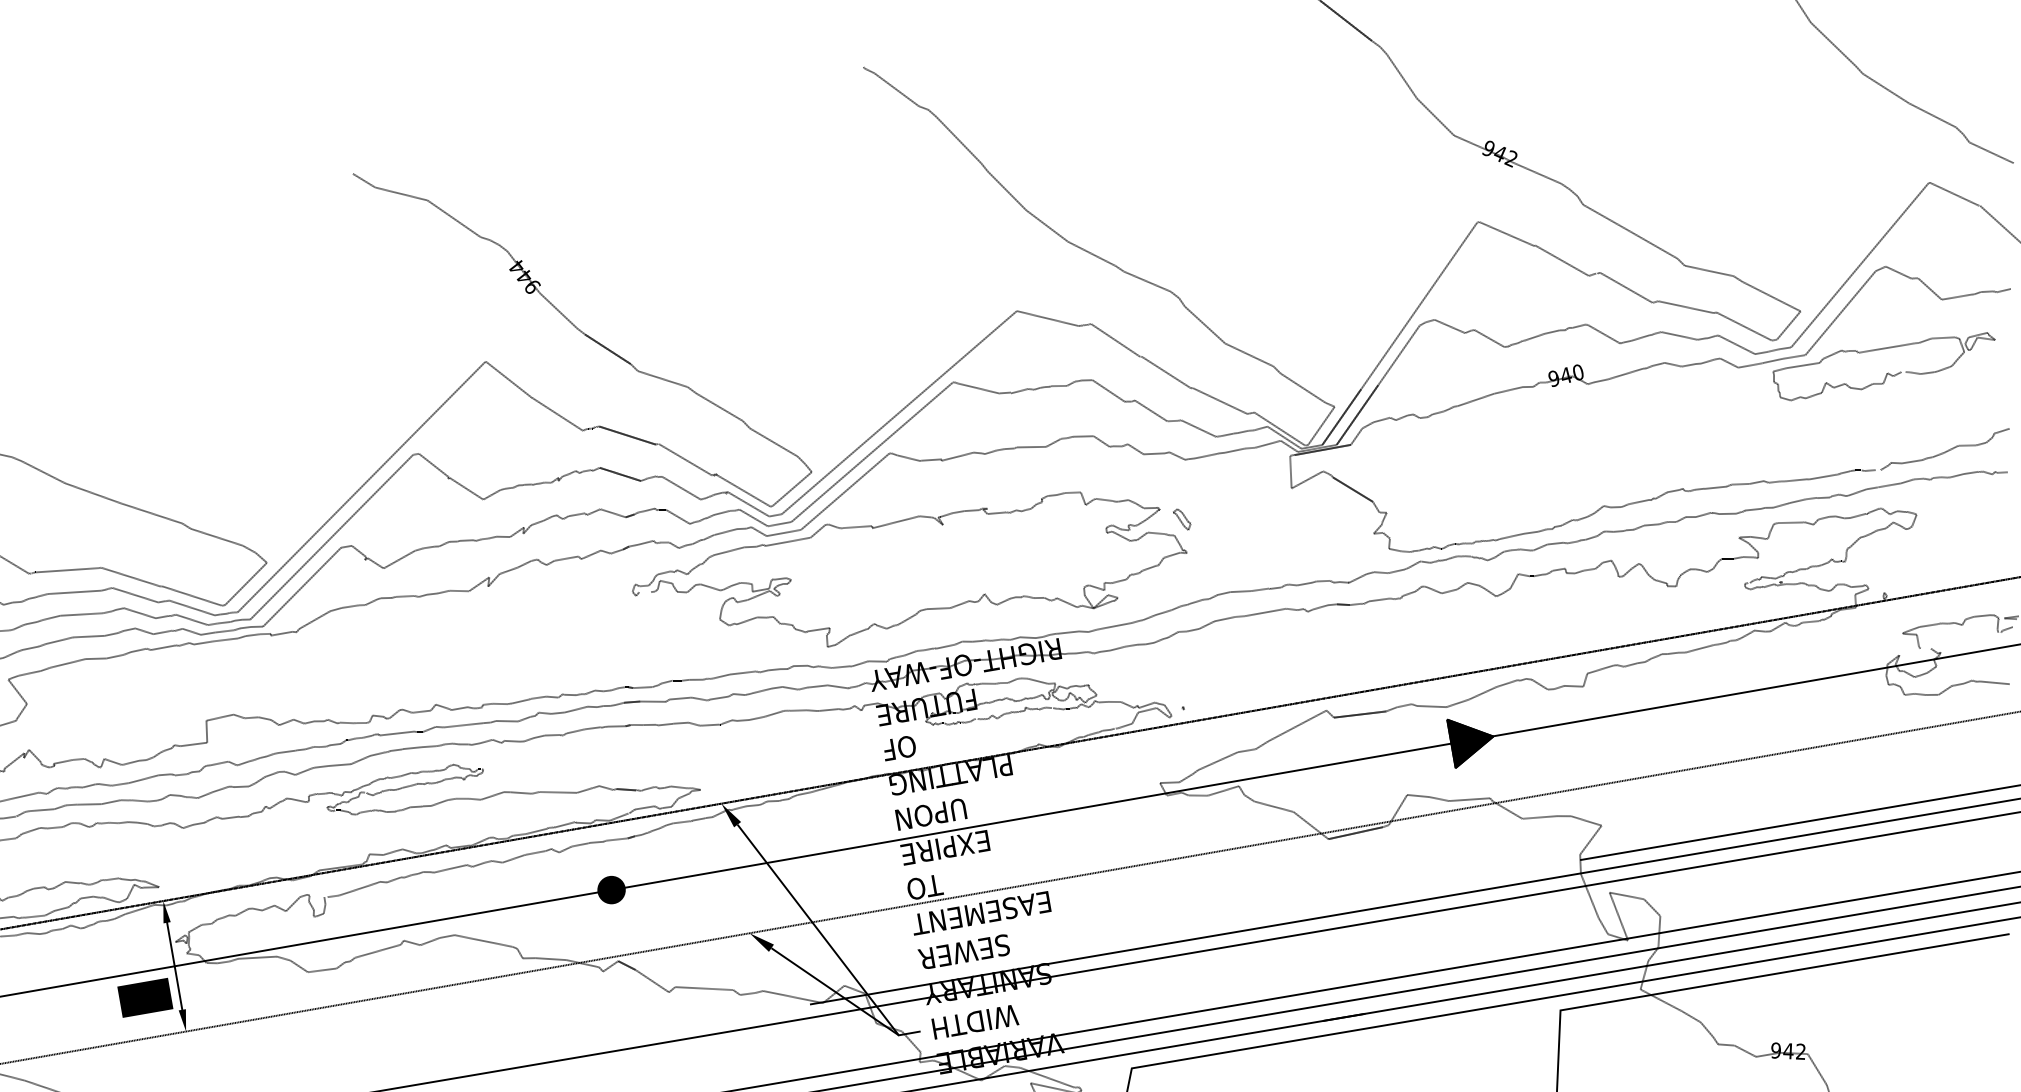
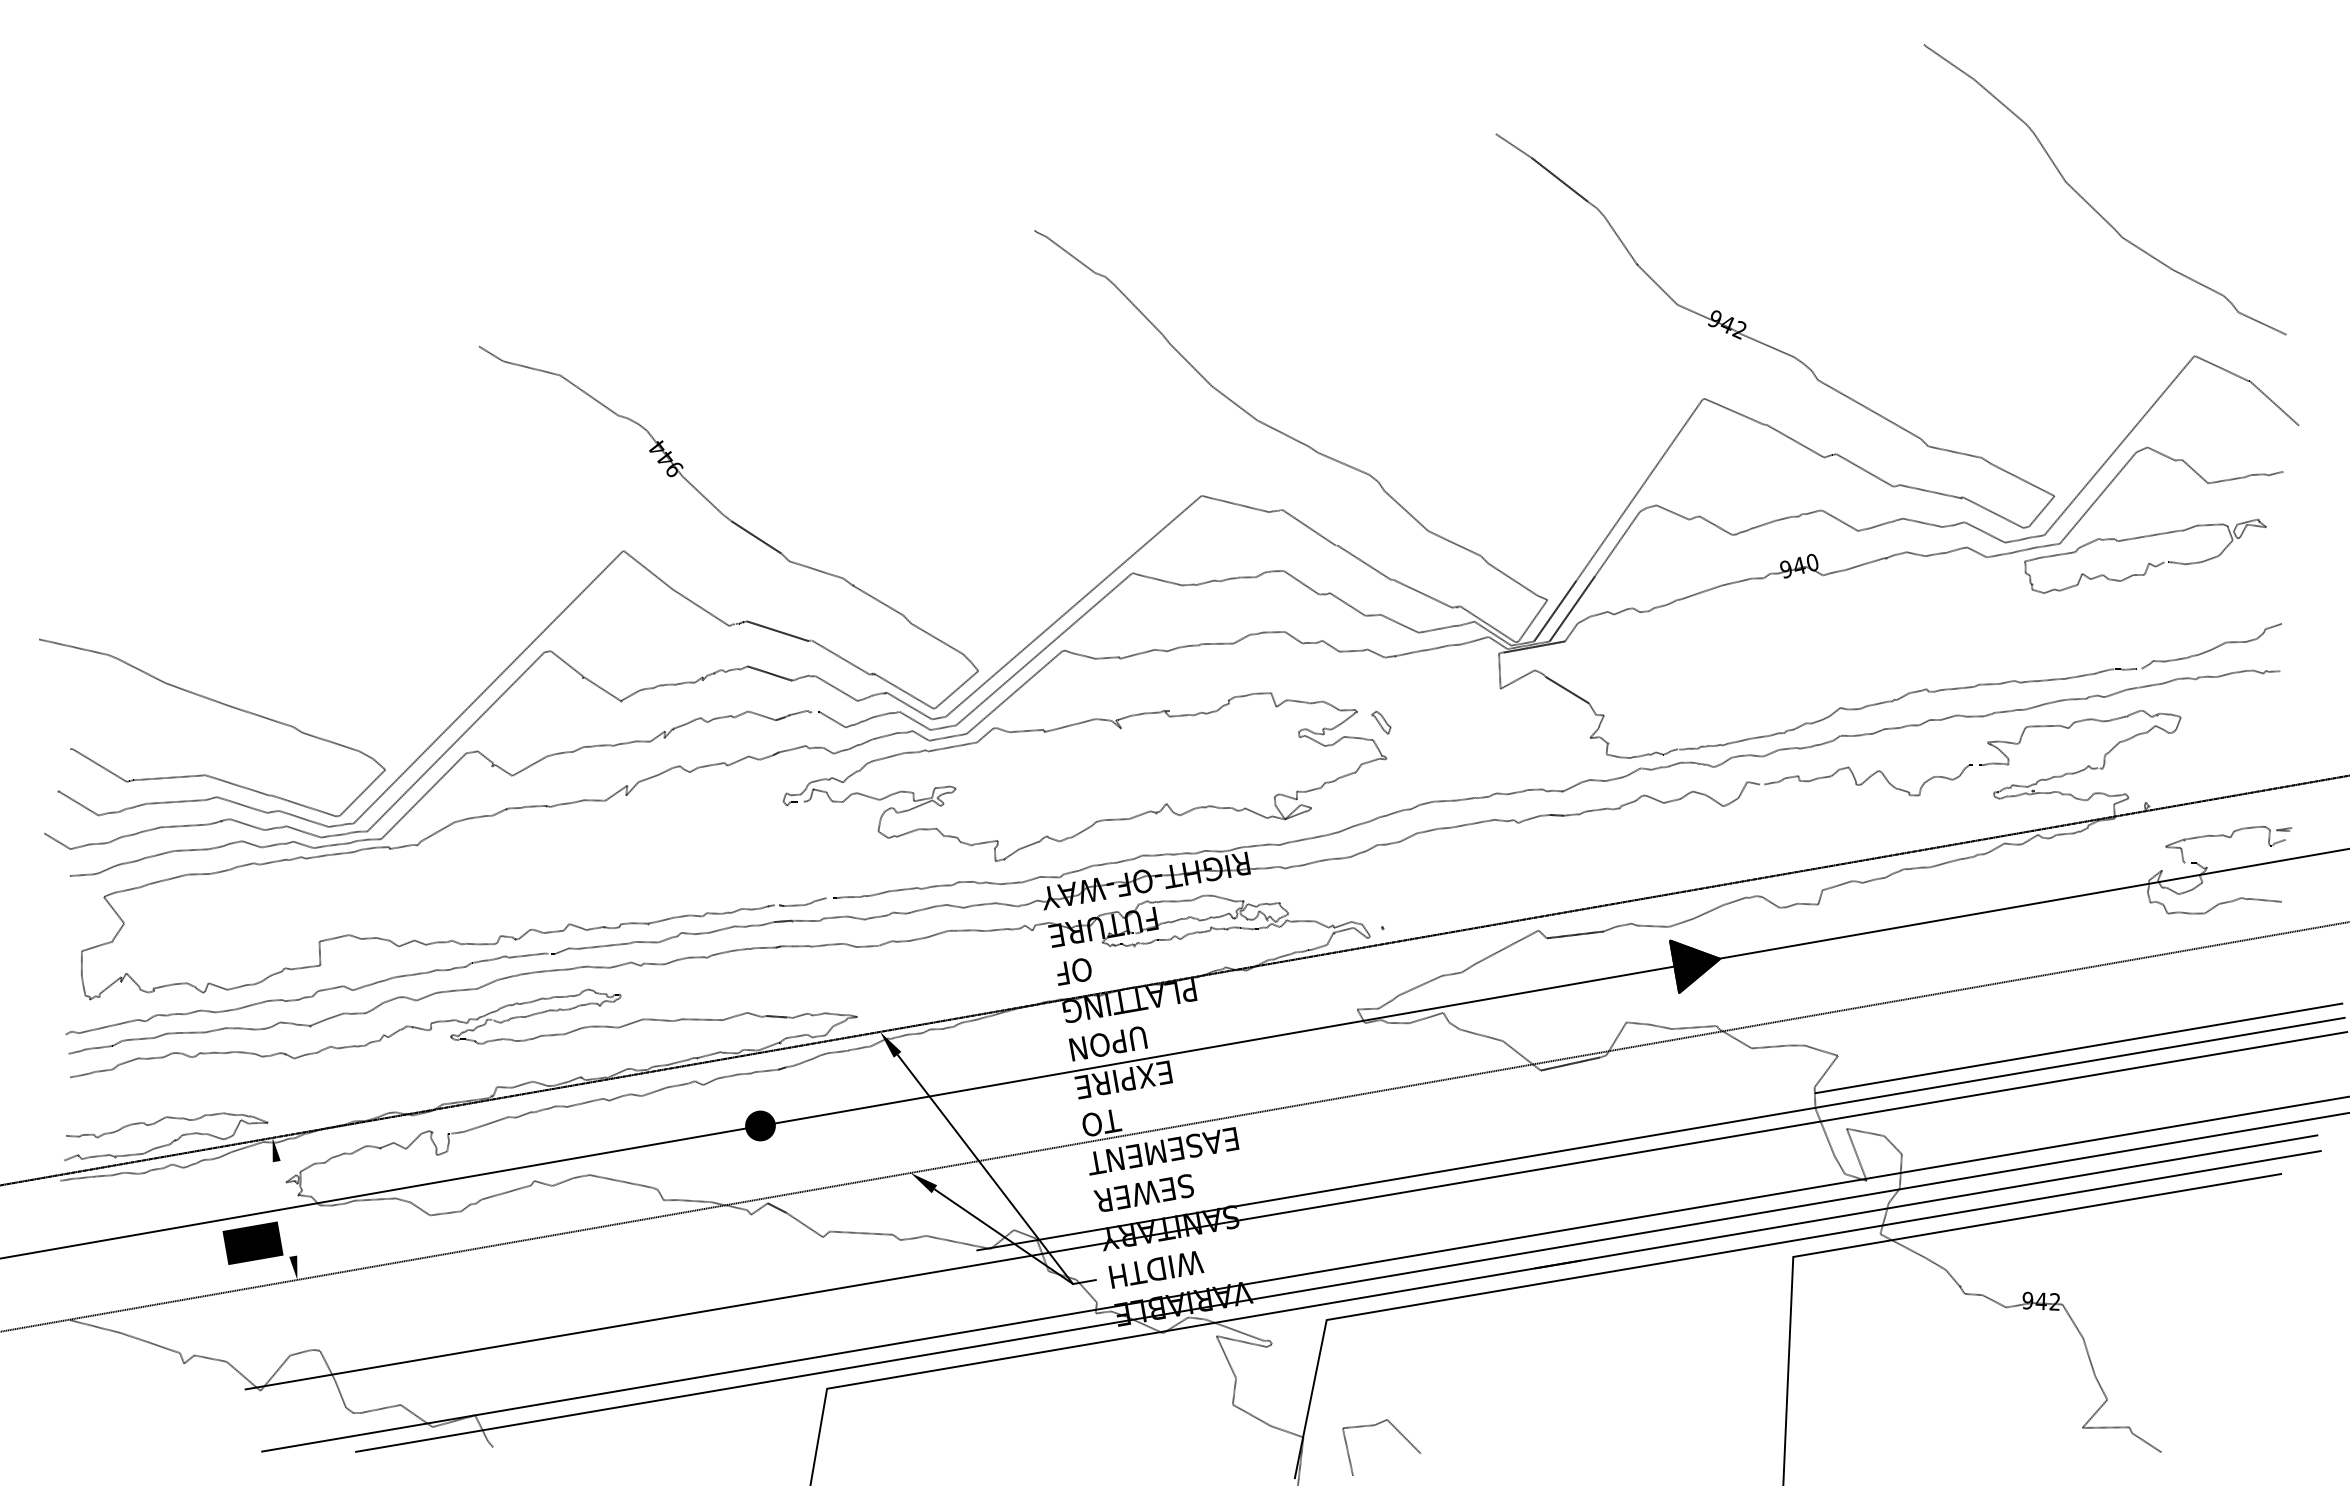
line: (174, 965) -> (284, 1208), removed

